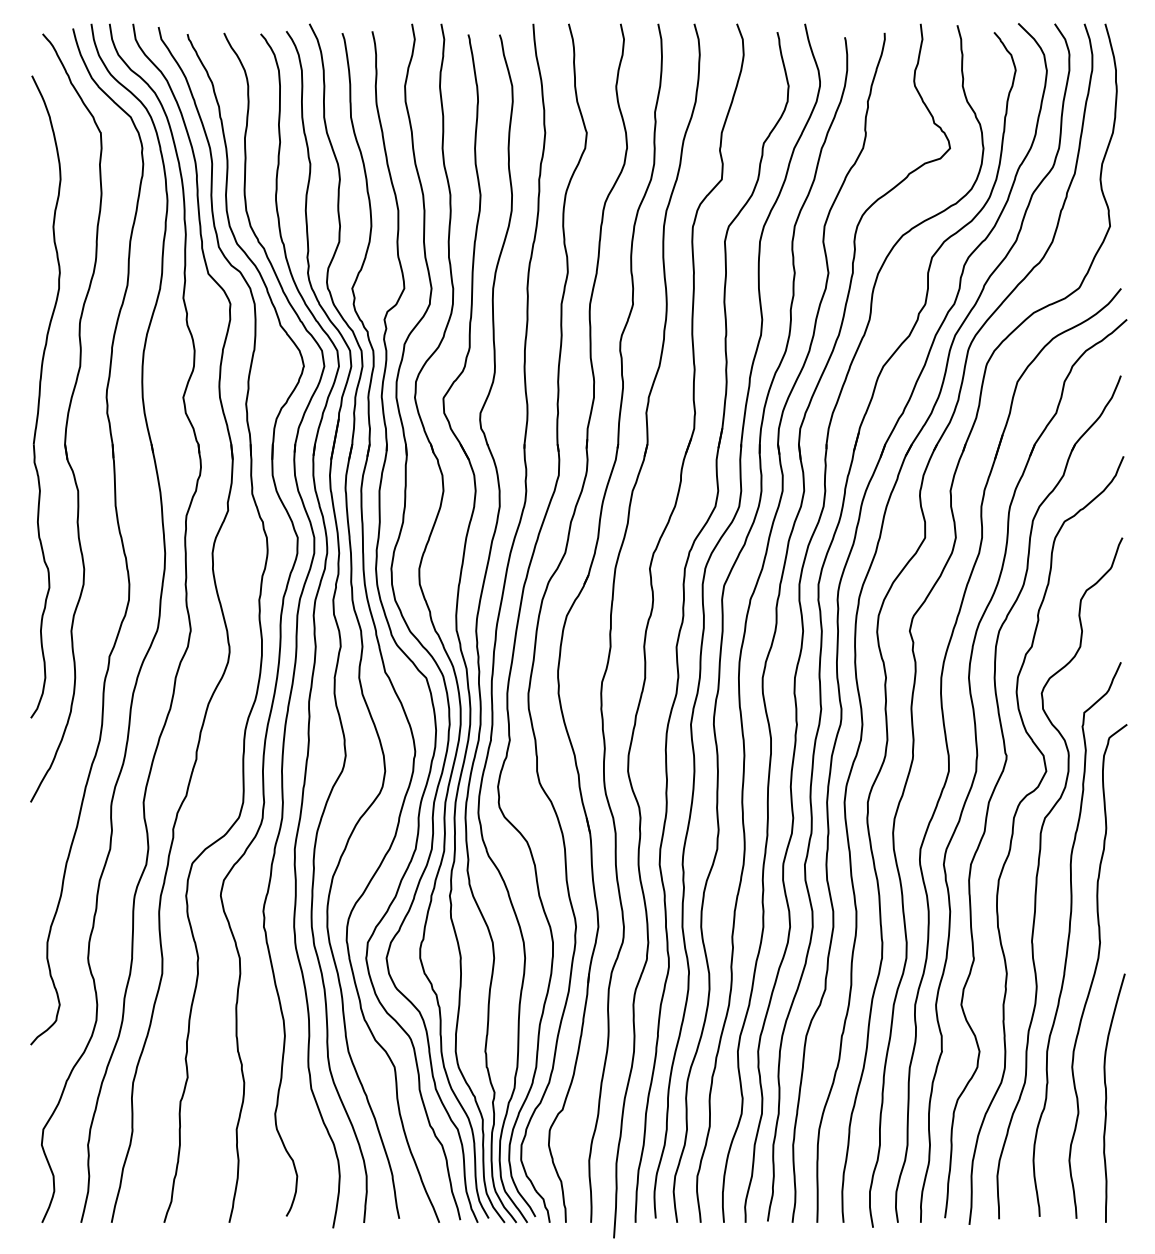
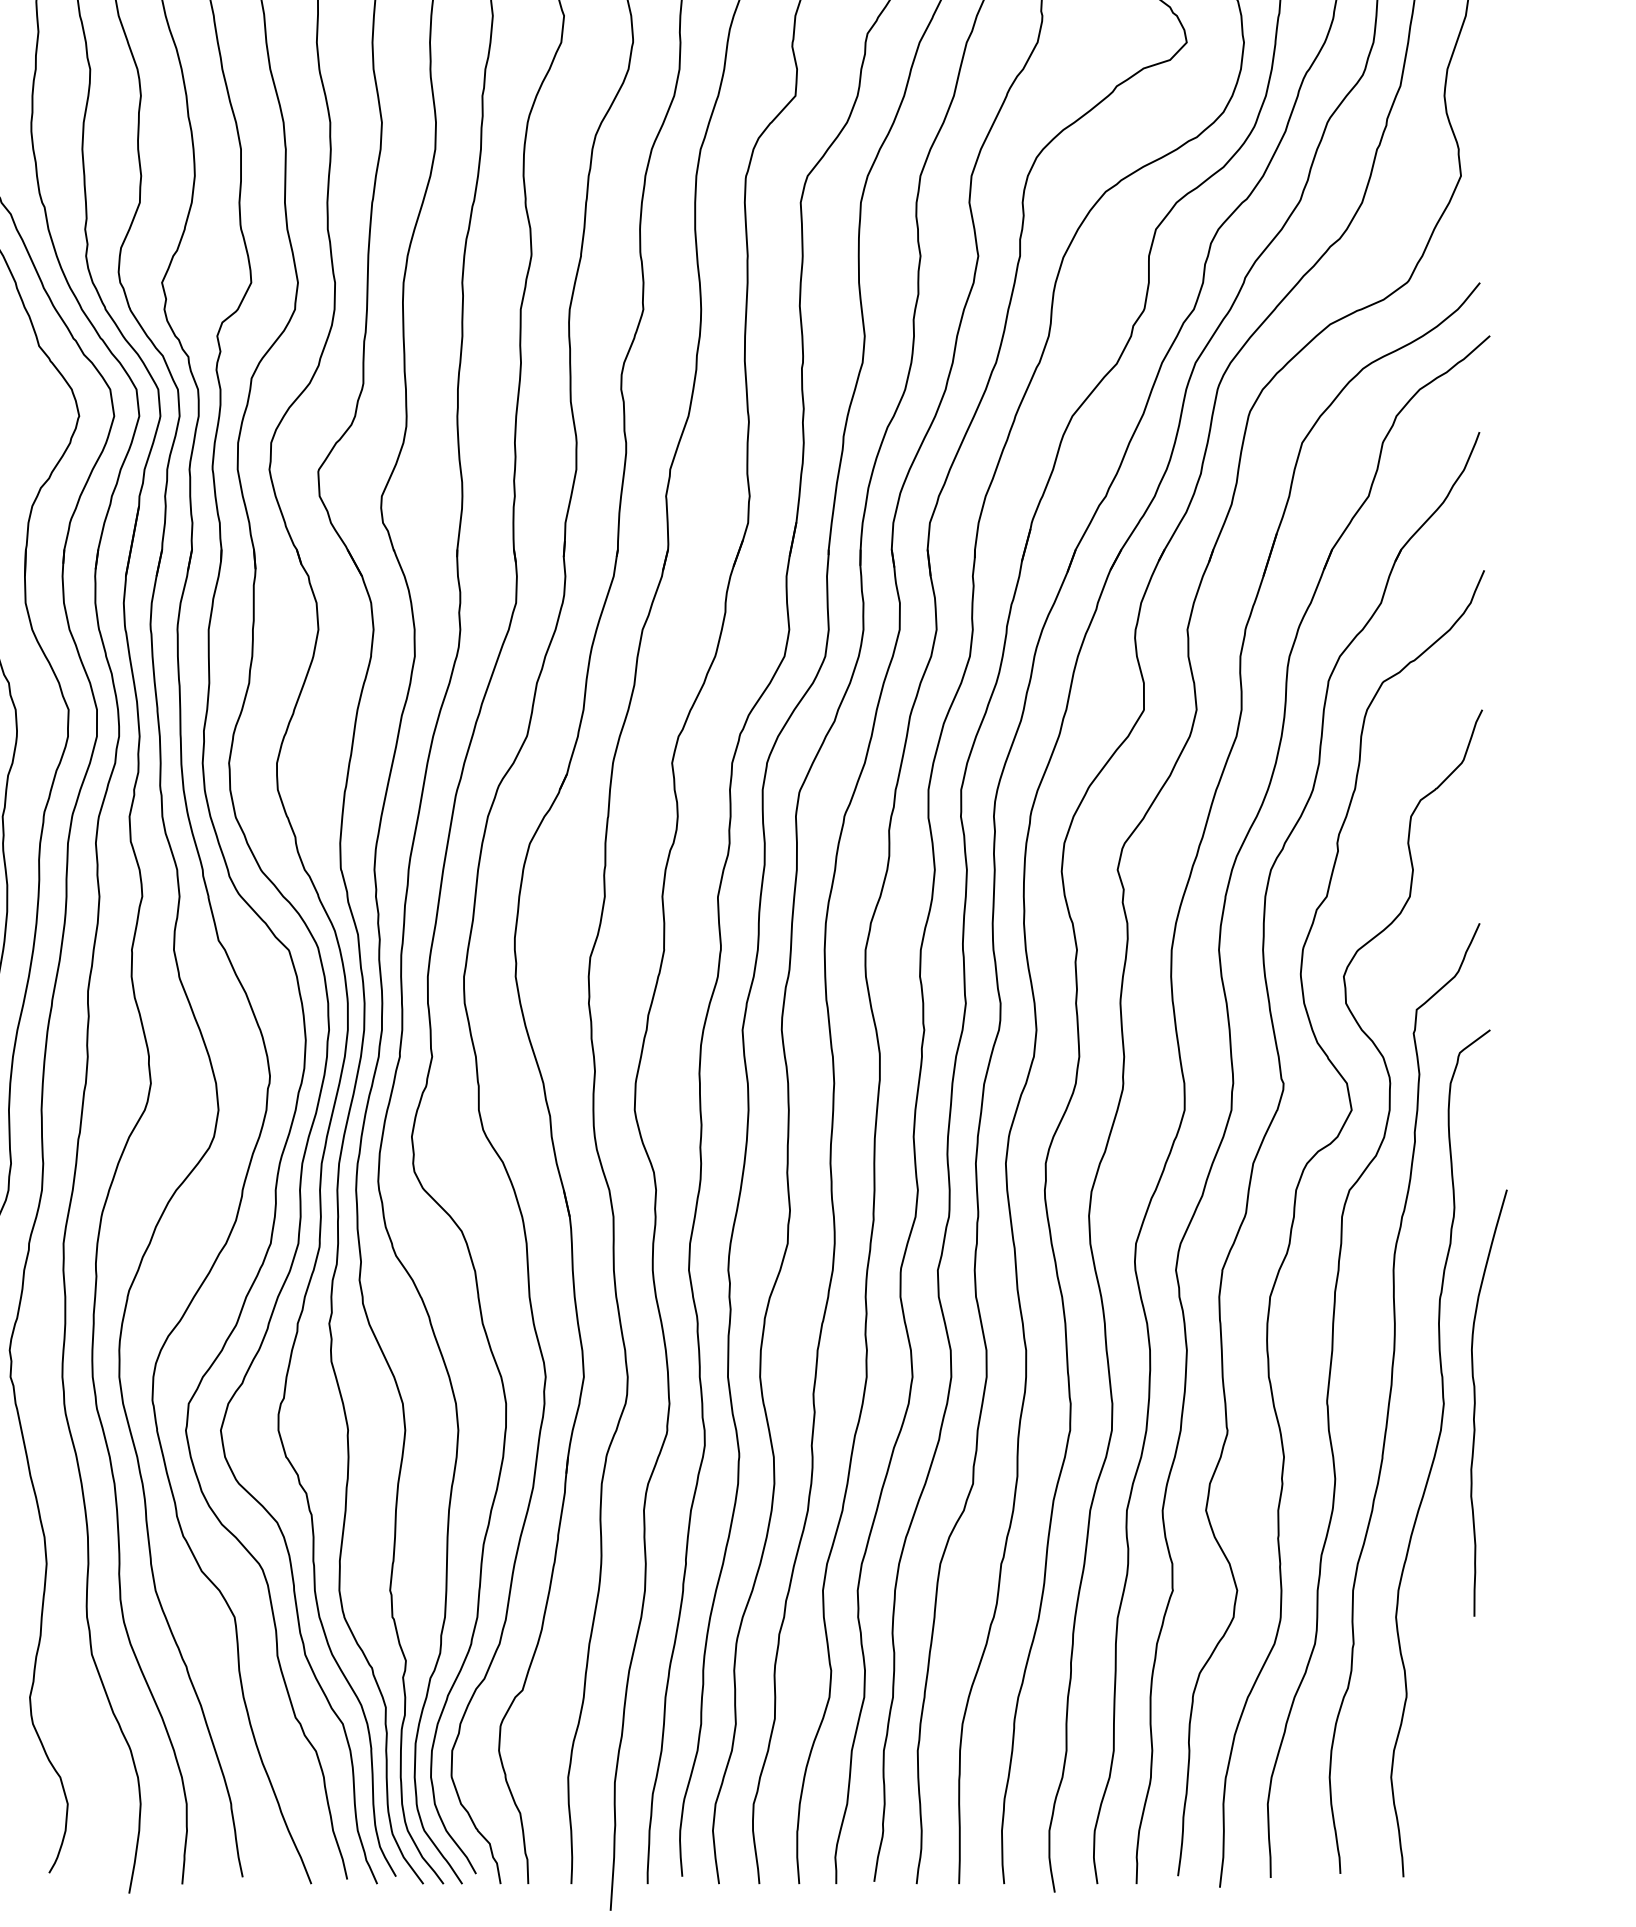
curve: (1107, 1097) -> (1477, 1401), moved

